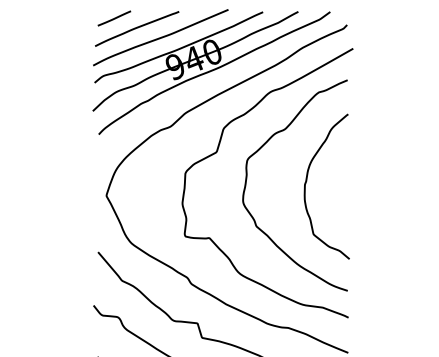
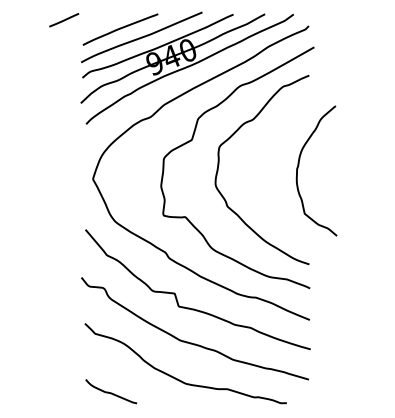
line: (114, 18) -> (64, 20), moved
curve: (307, 180) -> (299, 165), moved

